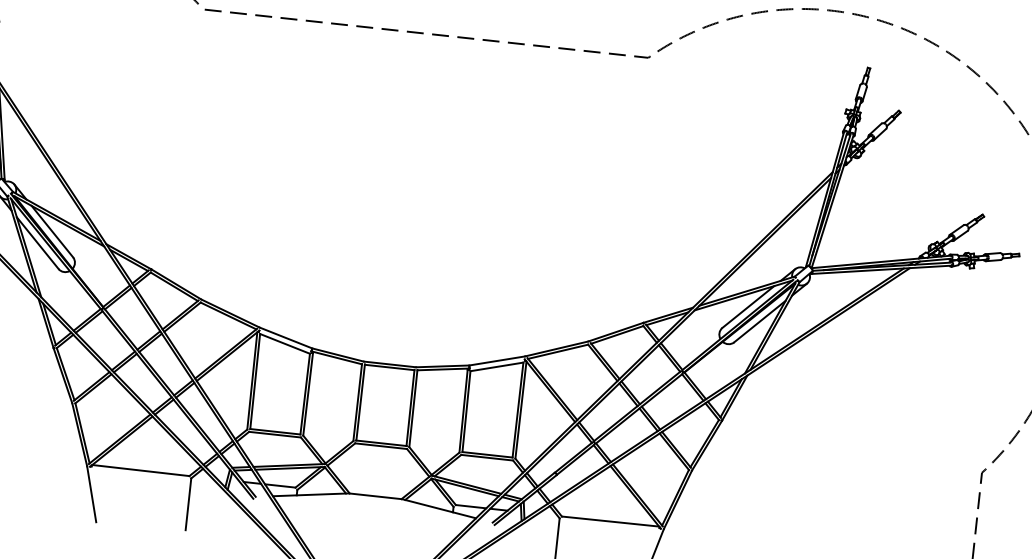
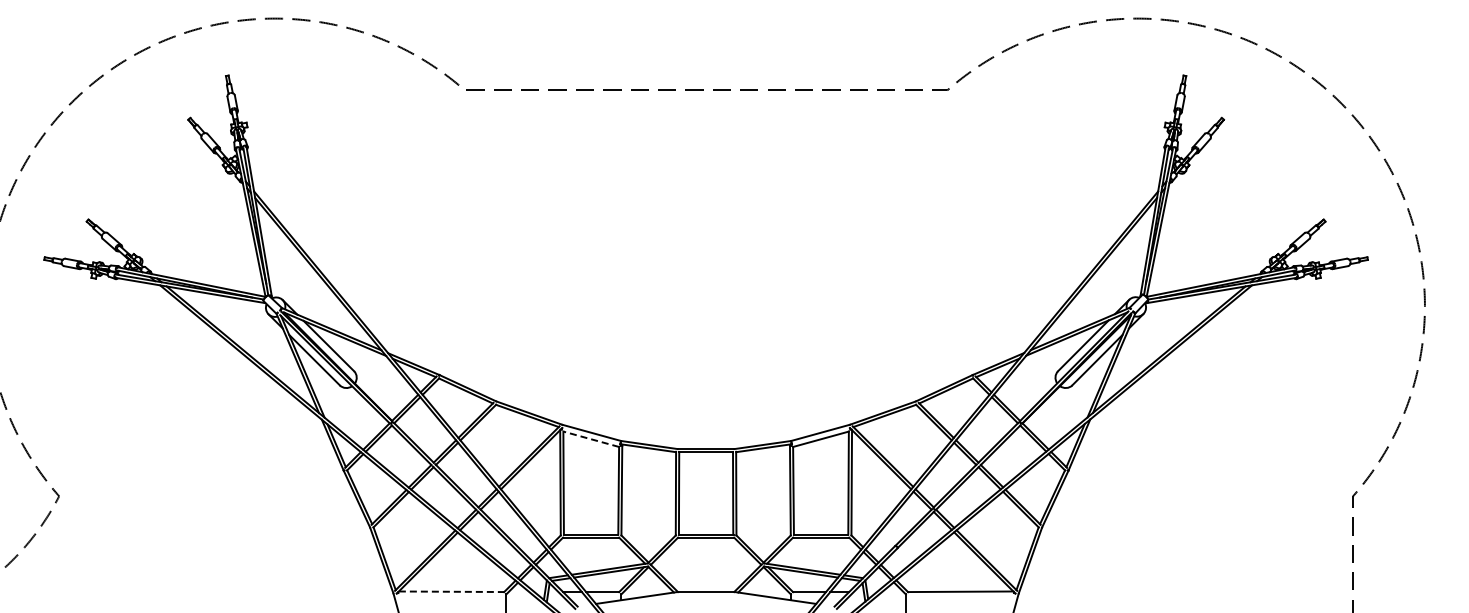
line: (285, 344) -> (591, 439), solid -> dashed
line: (140, 470) -> (451, 591), solid -> dashed

